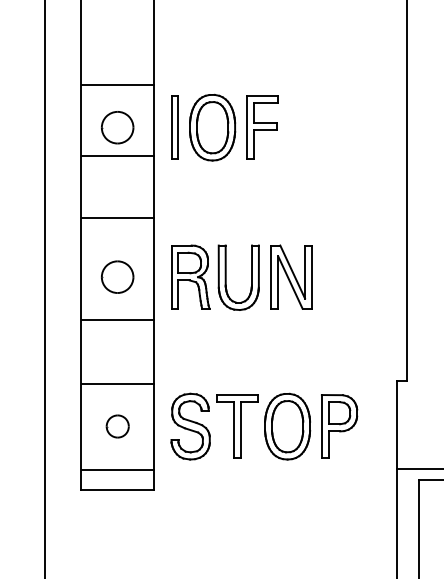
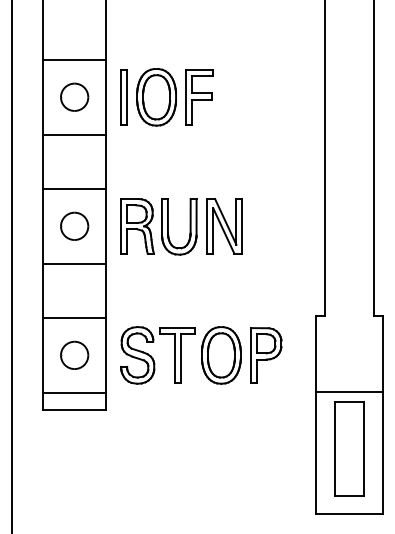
line: (117, 155) -> (74, 134), moved
line: (117, 218) -> (74, 189), moved
part: (117, 425) -> (74, 354), size x1.43

